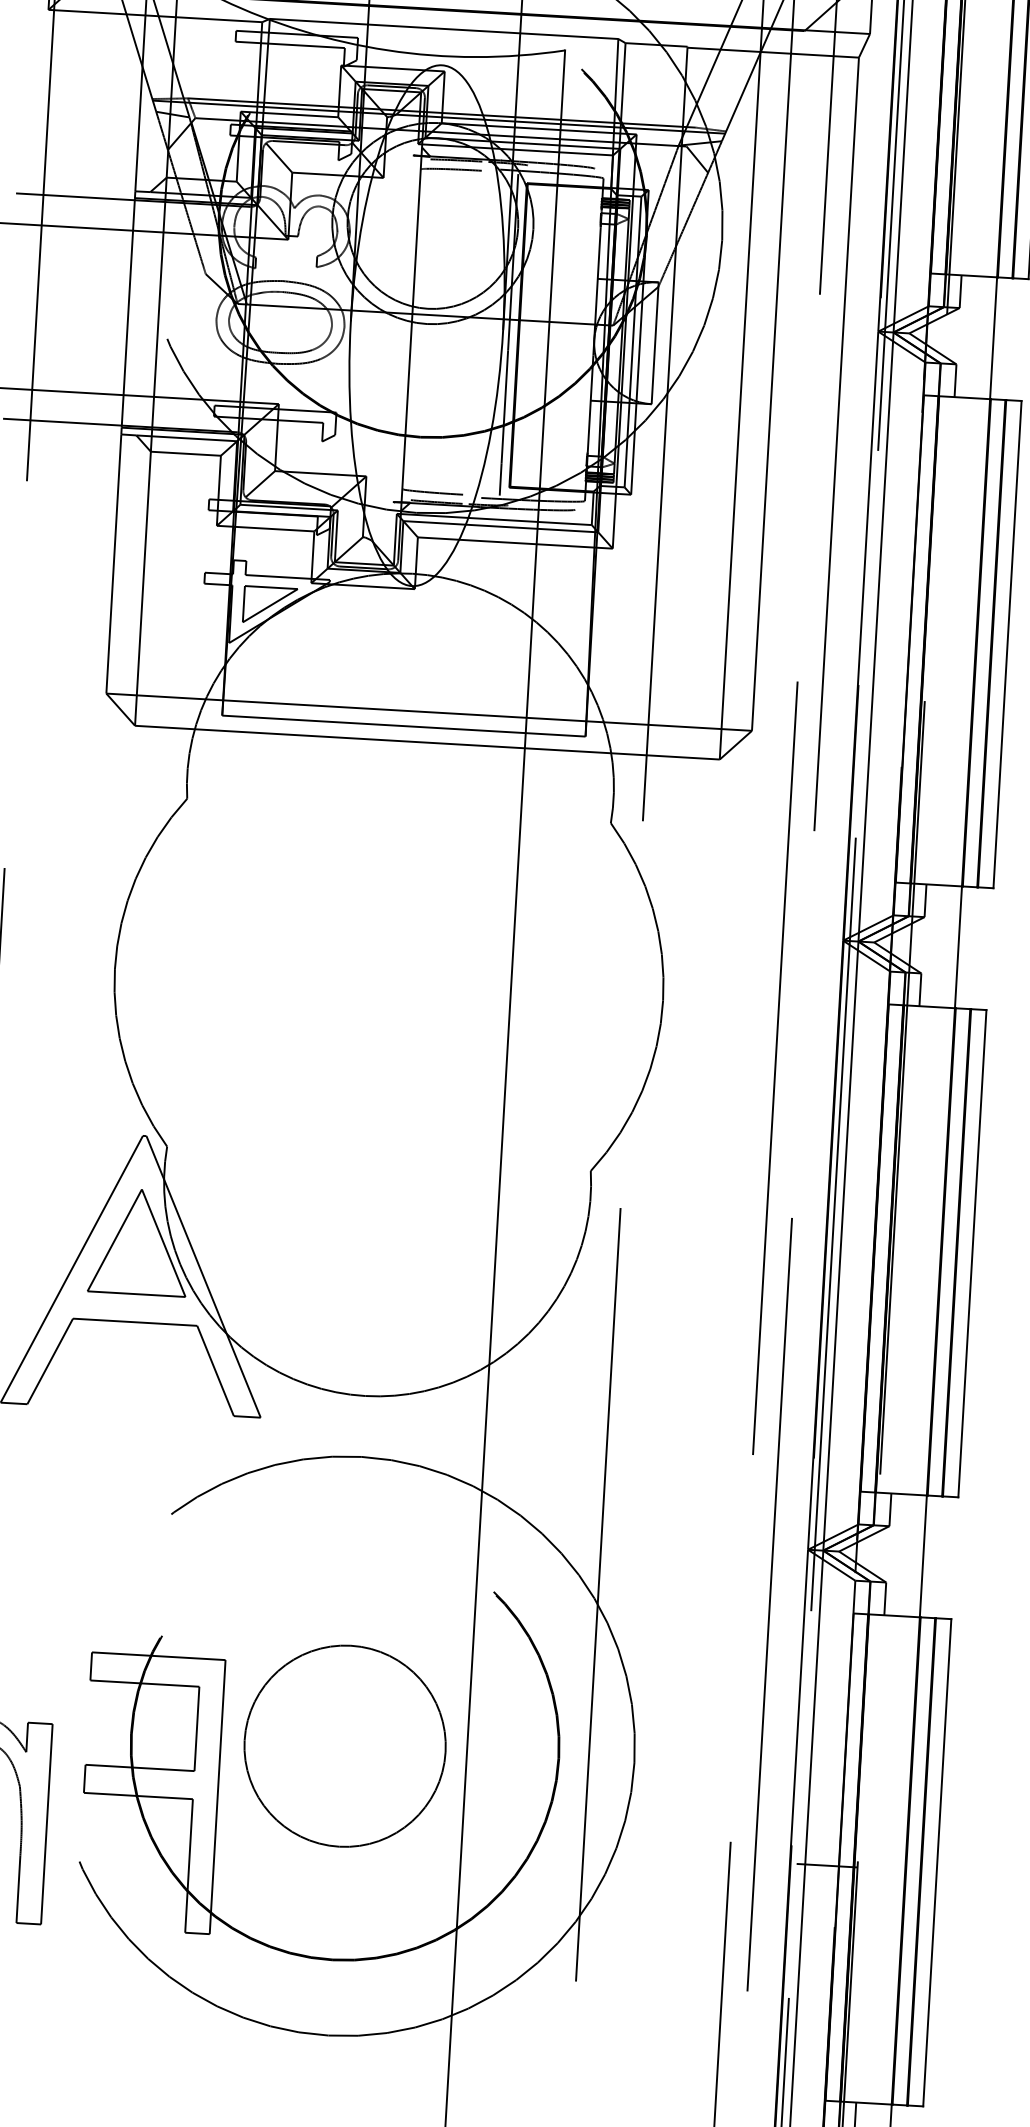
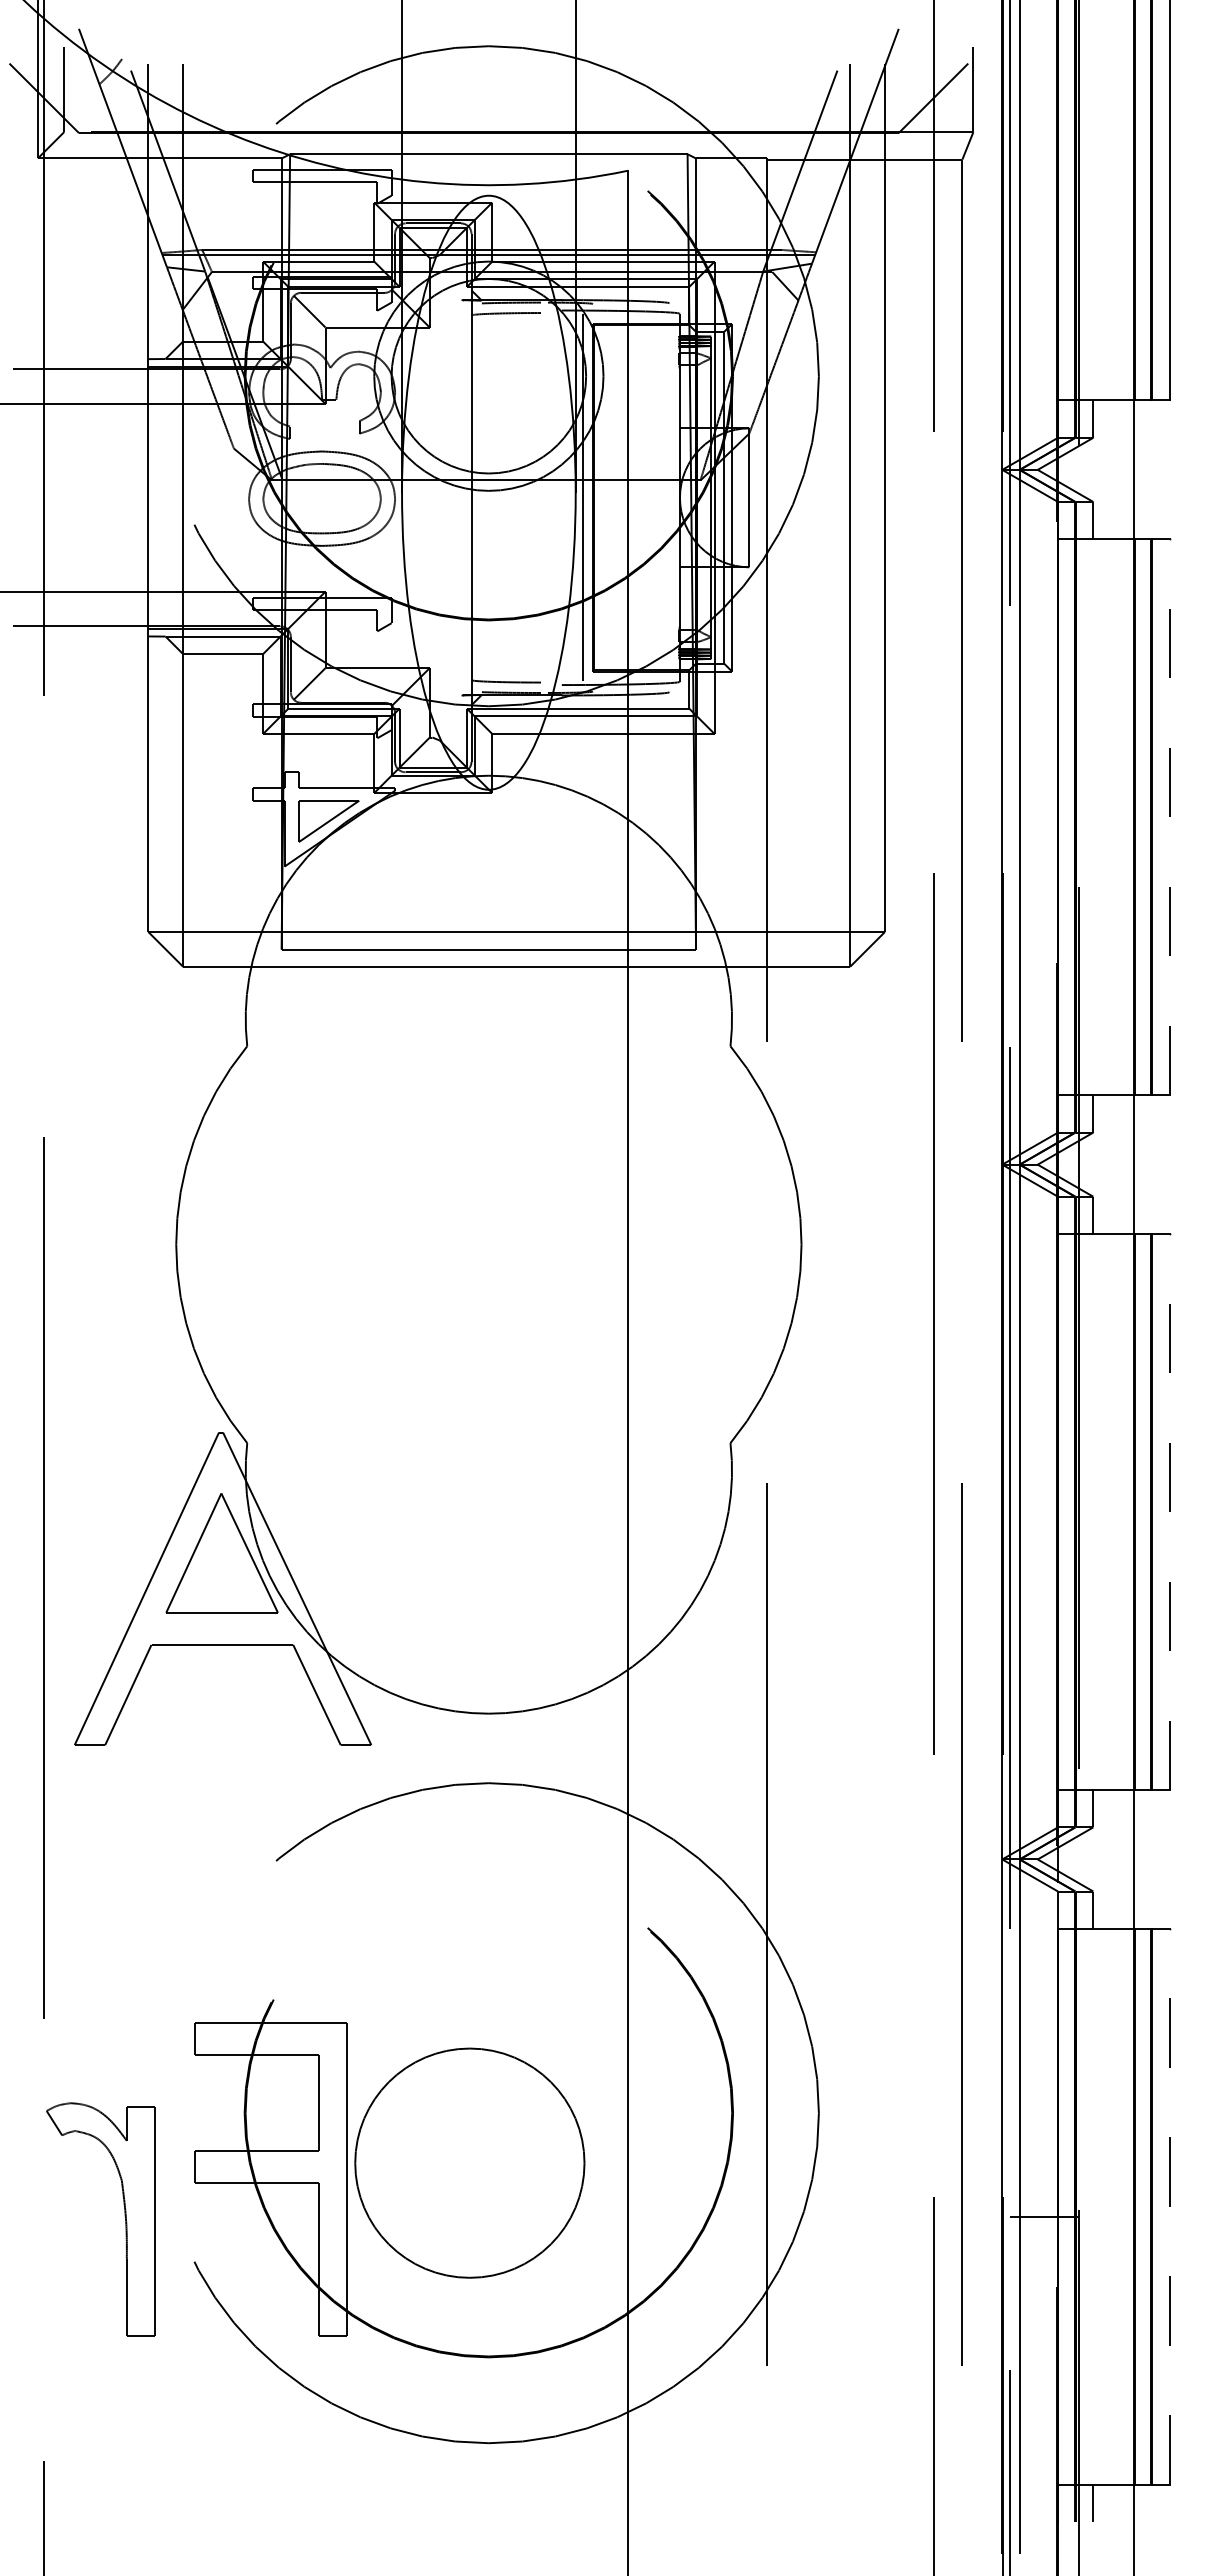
line: (1007, 644) -> (1169, 817), solid -> dashed
line: (972, 1254) -> (1169, 1512), solid -> dashed
circle: (344, 1745) -> (469, 2162), moved
line: (937, 1862) -> (1169, 2206), solid -> dashed

